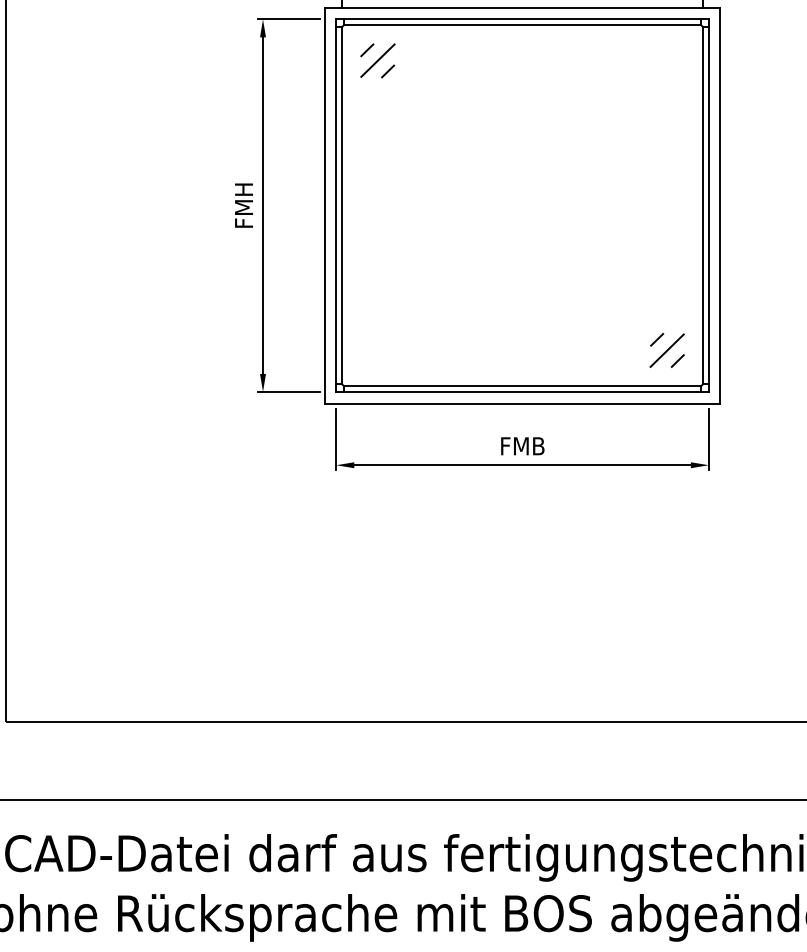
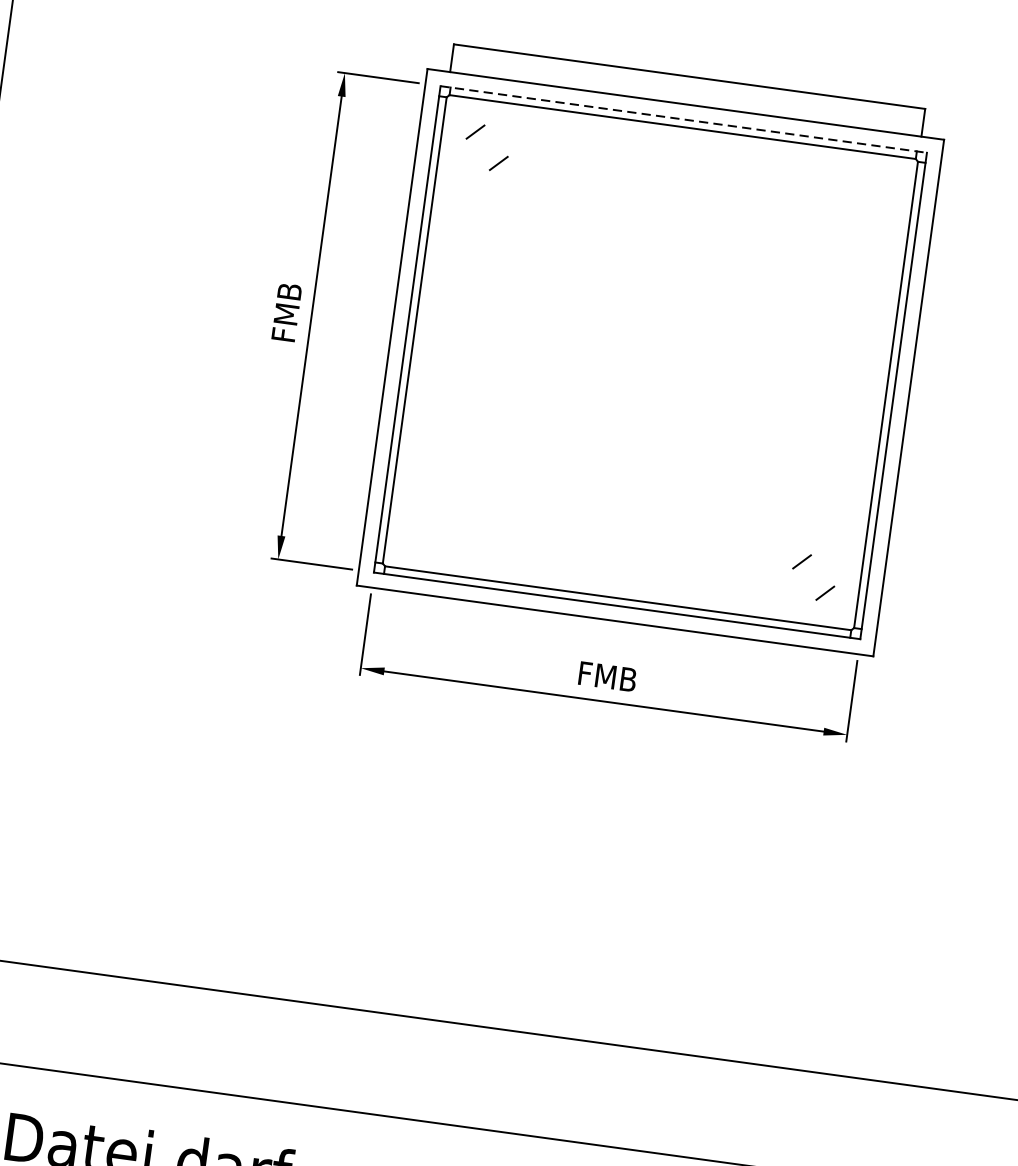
line: (523, 19) -> (684, 119), solid -> dashed
line: (377, 60) -> (487, 147), removed
text: (243, 205) -> (286, 312), FMH -> FMB
line: (666, 350) -> (812, 577), removed

